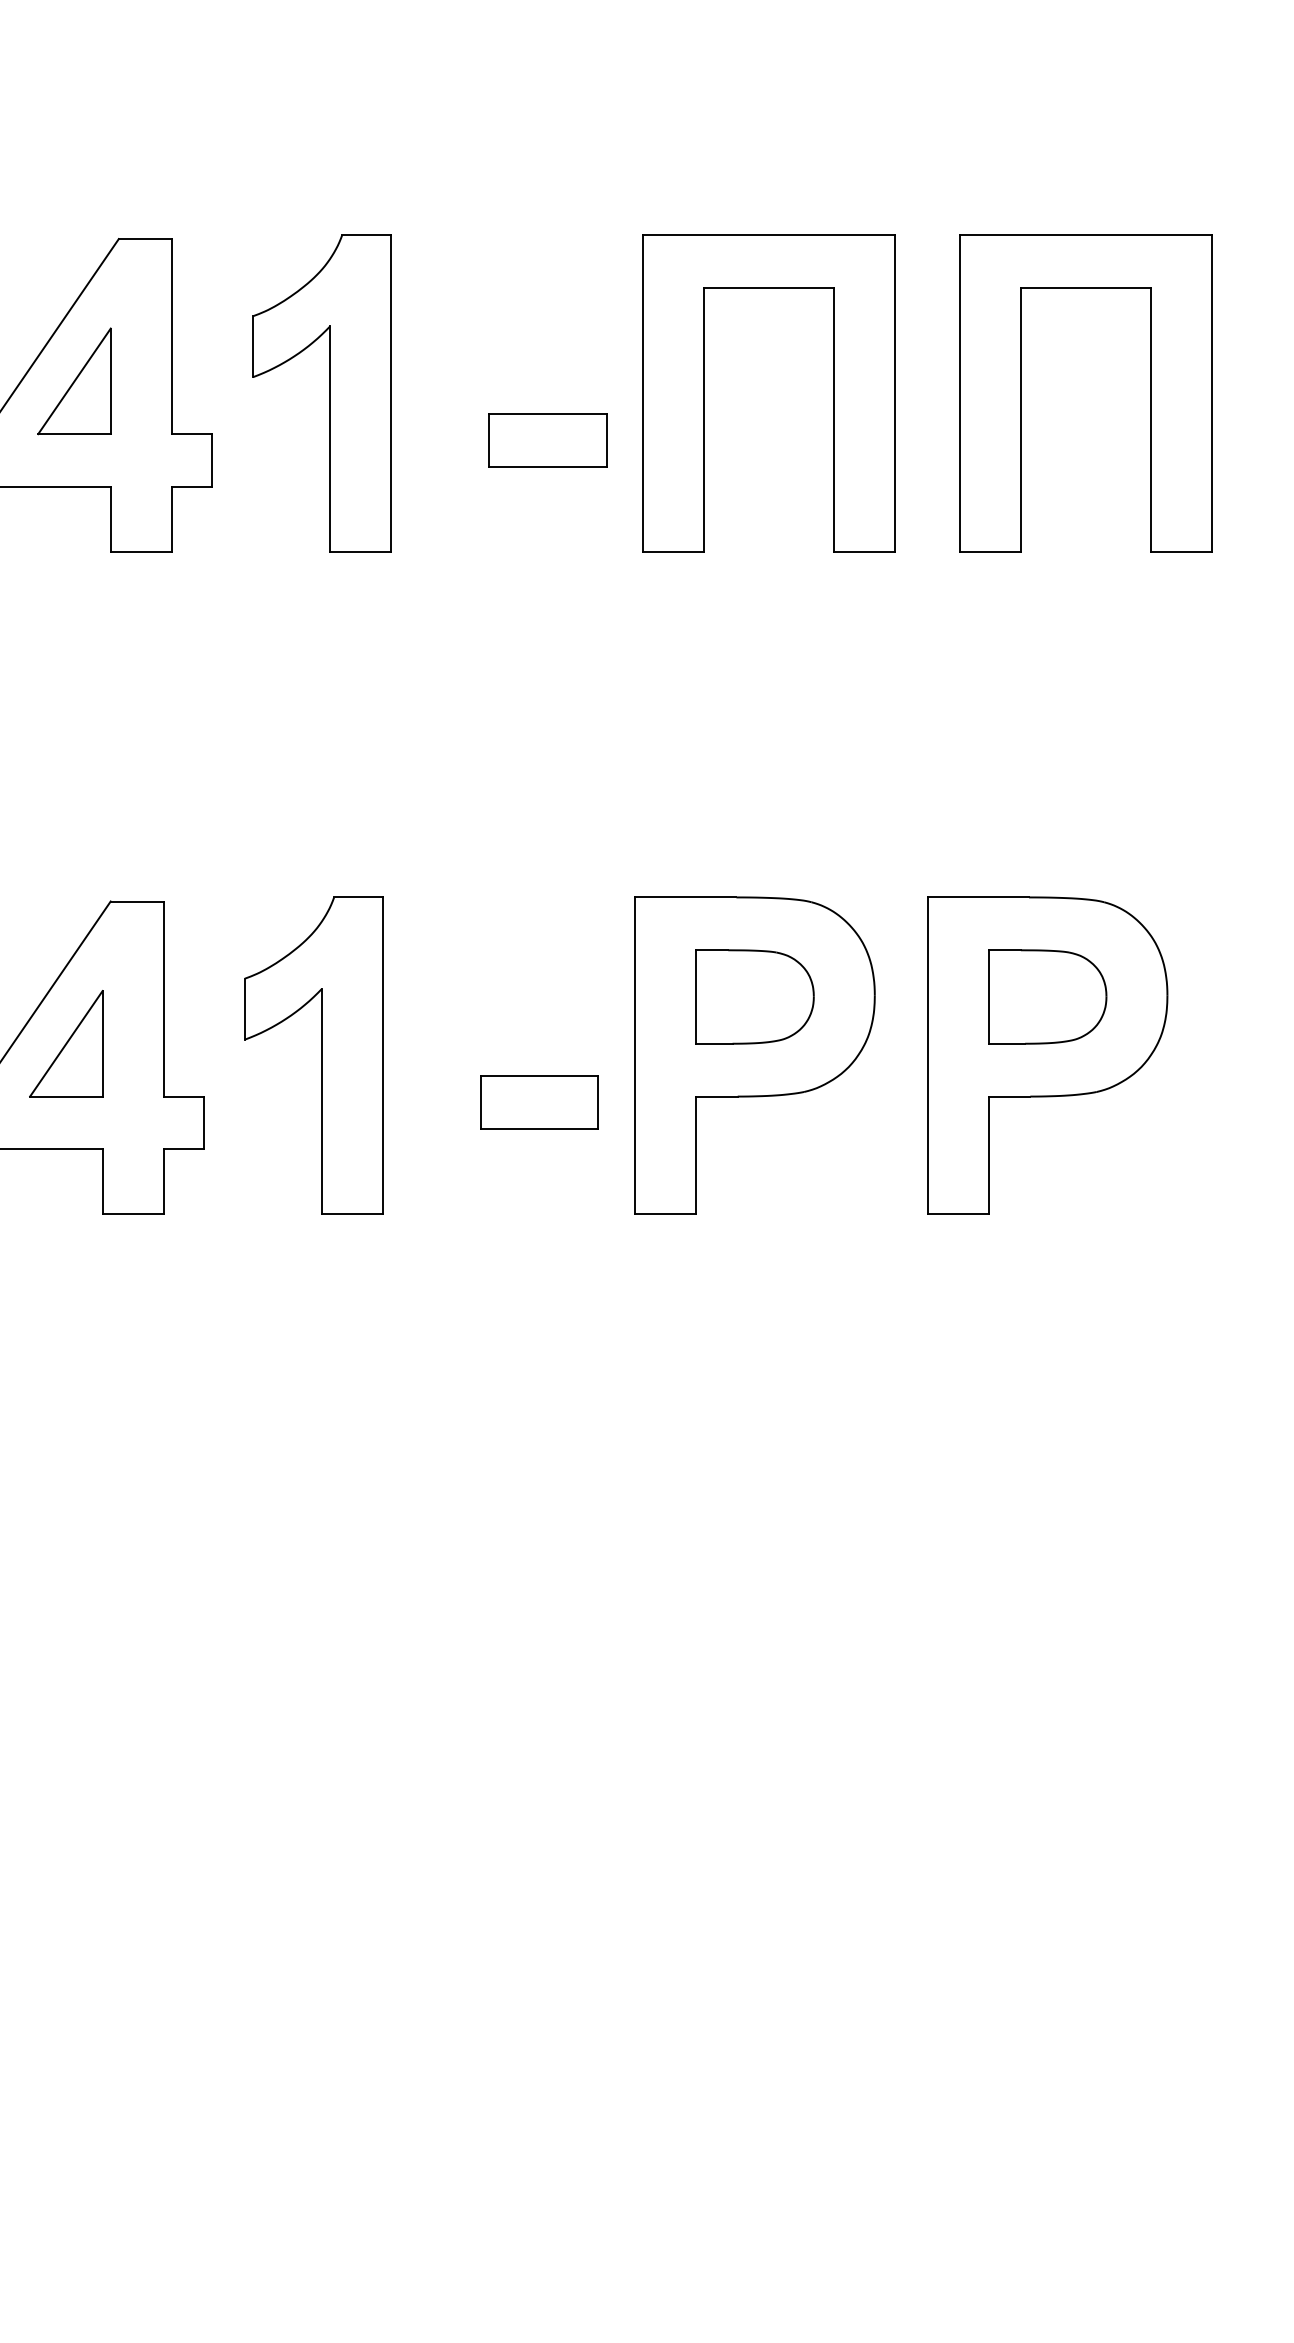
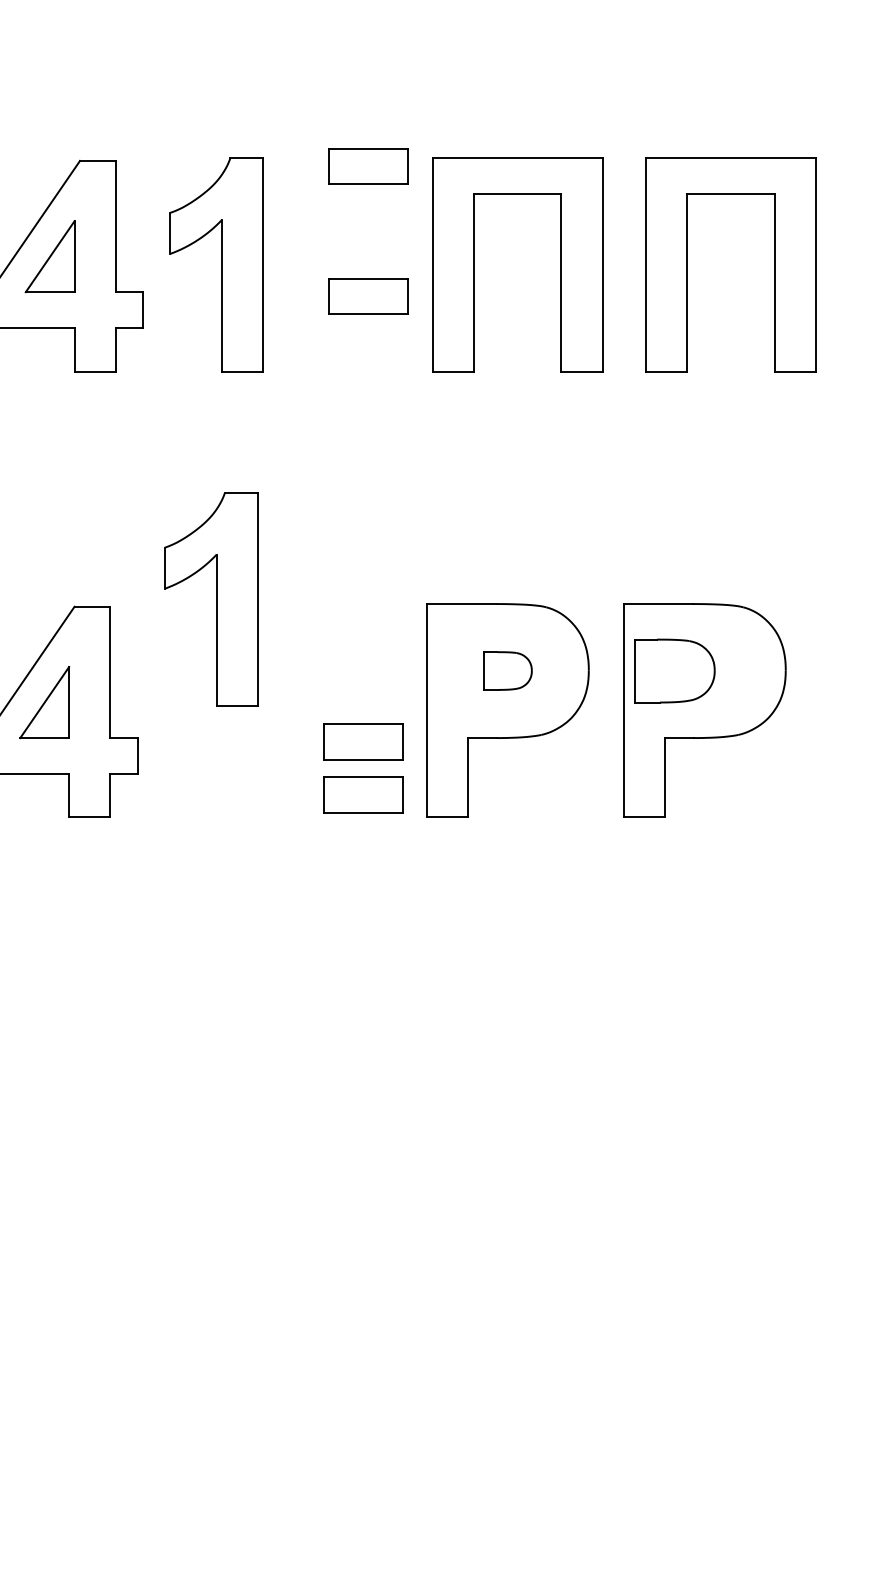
part: (547, 247) -> (368, 166), added
part: (753, 996) -> (507, 670), size x0.6
part: (1046, 996) -> (674, 670), moved
part: (314, 1055) -> (211, 599), moved
part: (540, 1180) -> (363, 794), added

